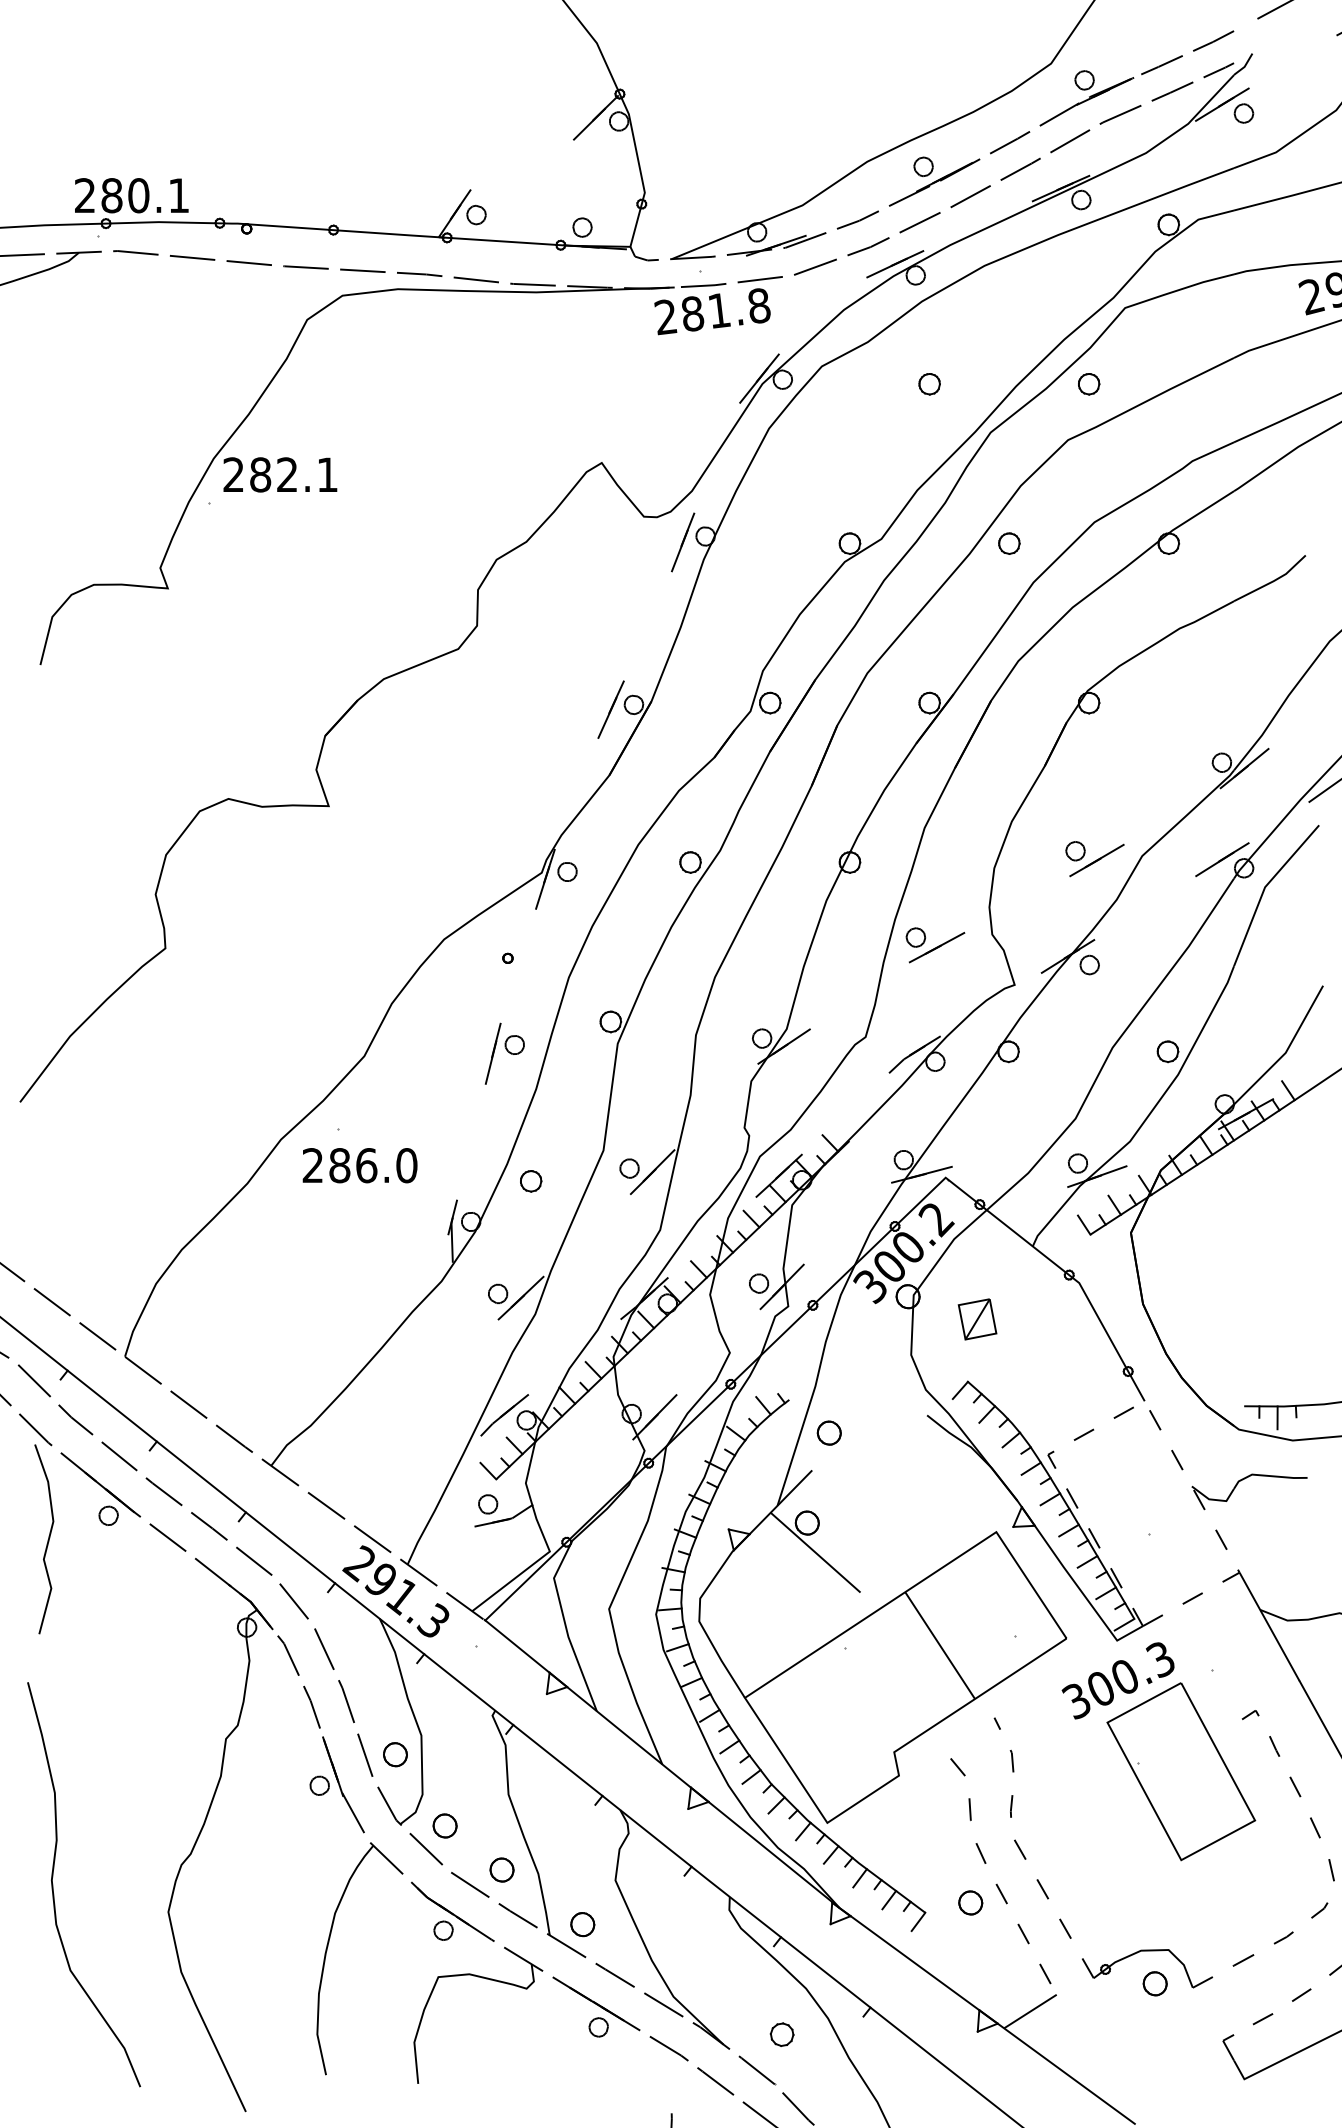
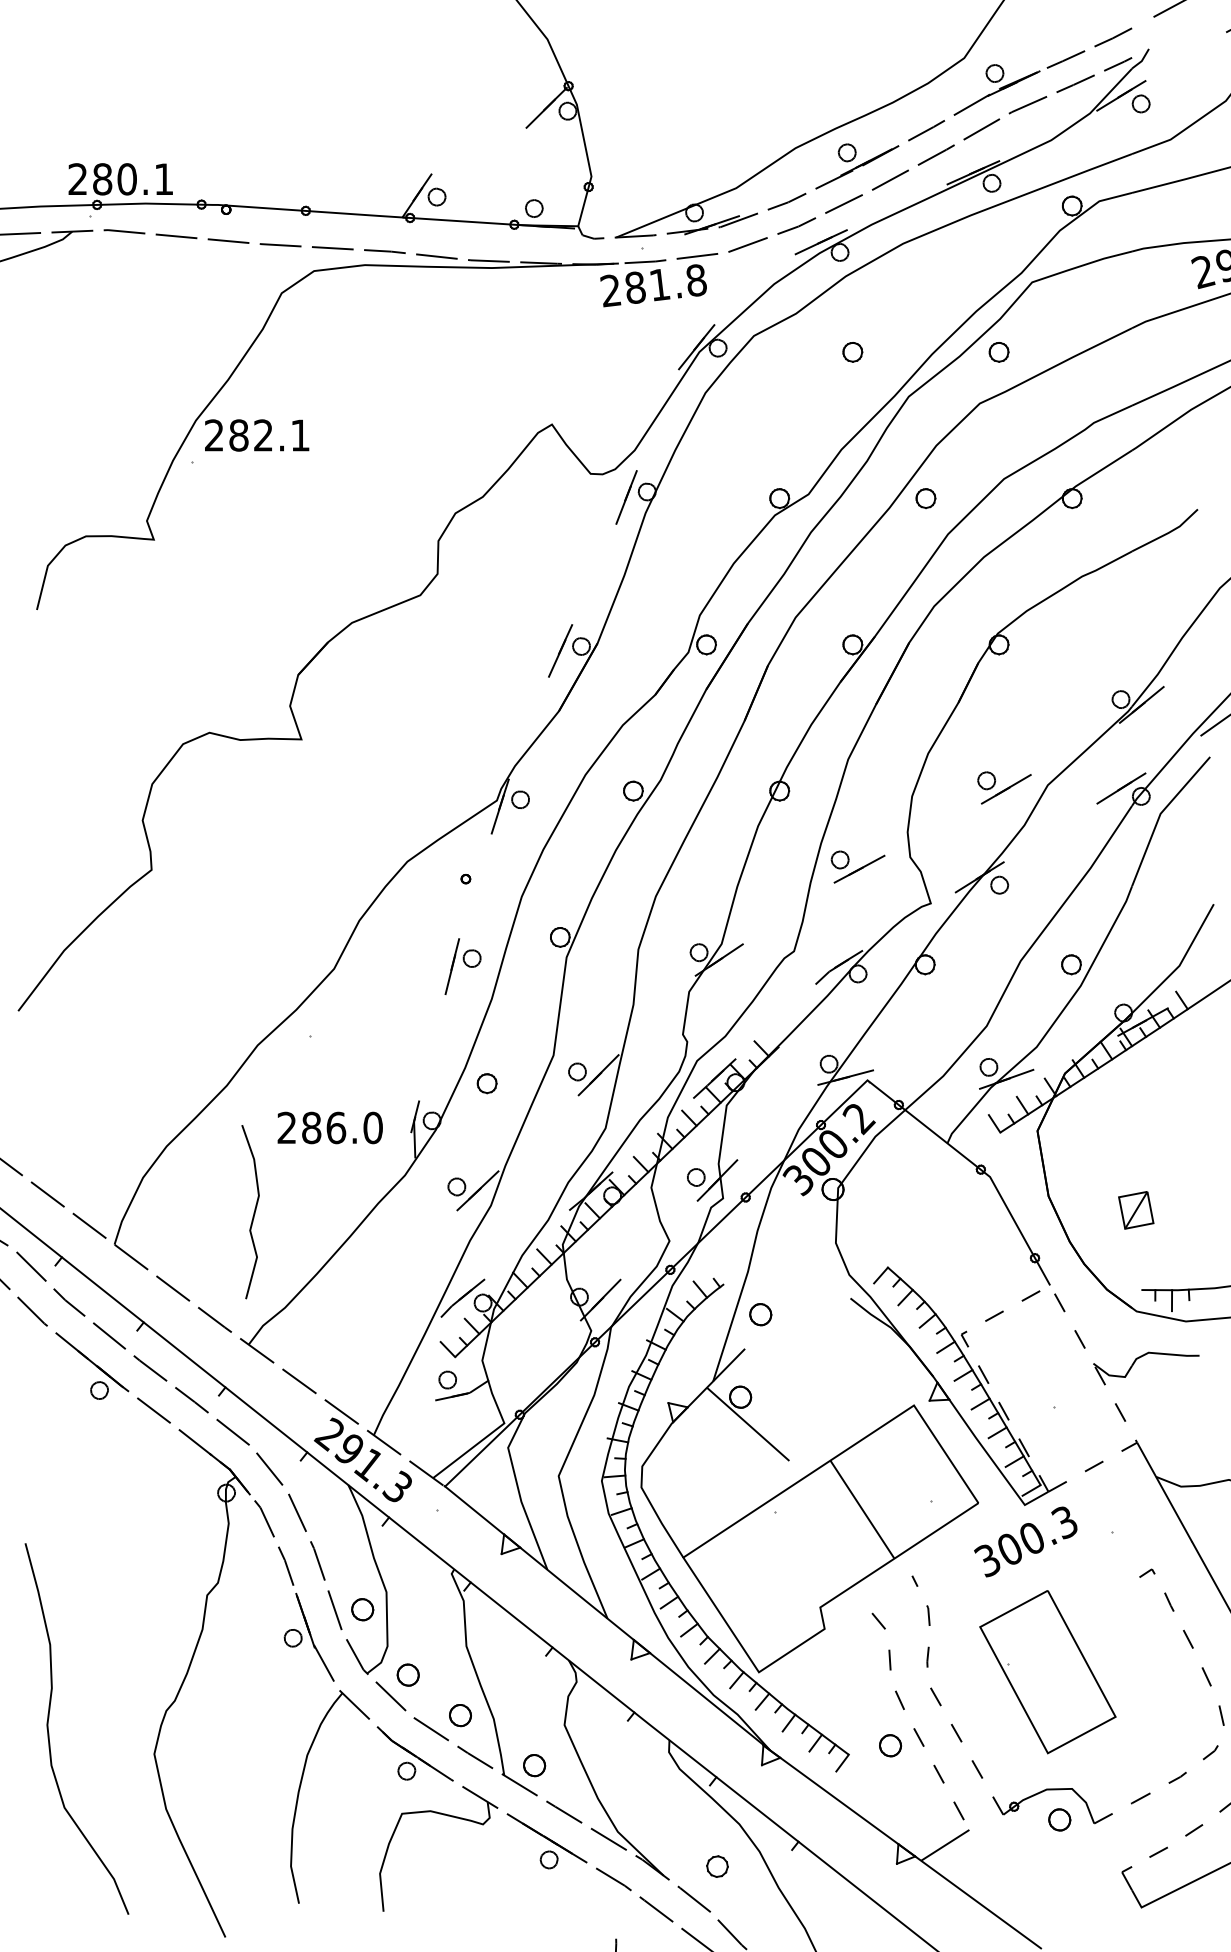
text: (359, 1165) -> (329, 1127), moved
part: (977, 1319) -> (1136, 1210), moved
curve: (47, 1540) -> (253, 1213), moved
part: (1181, 1771) -> (1048, 1671), moved

